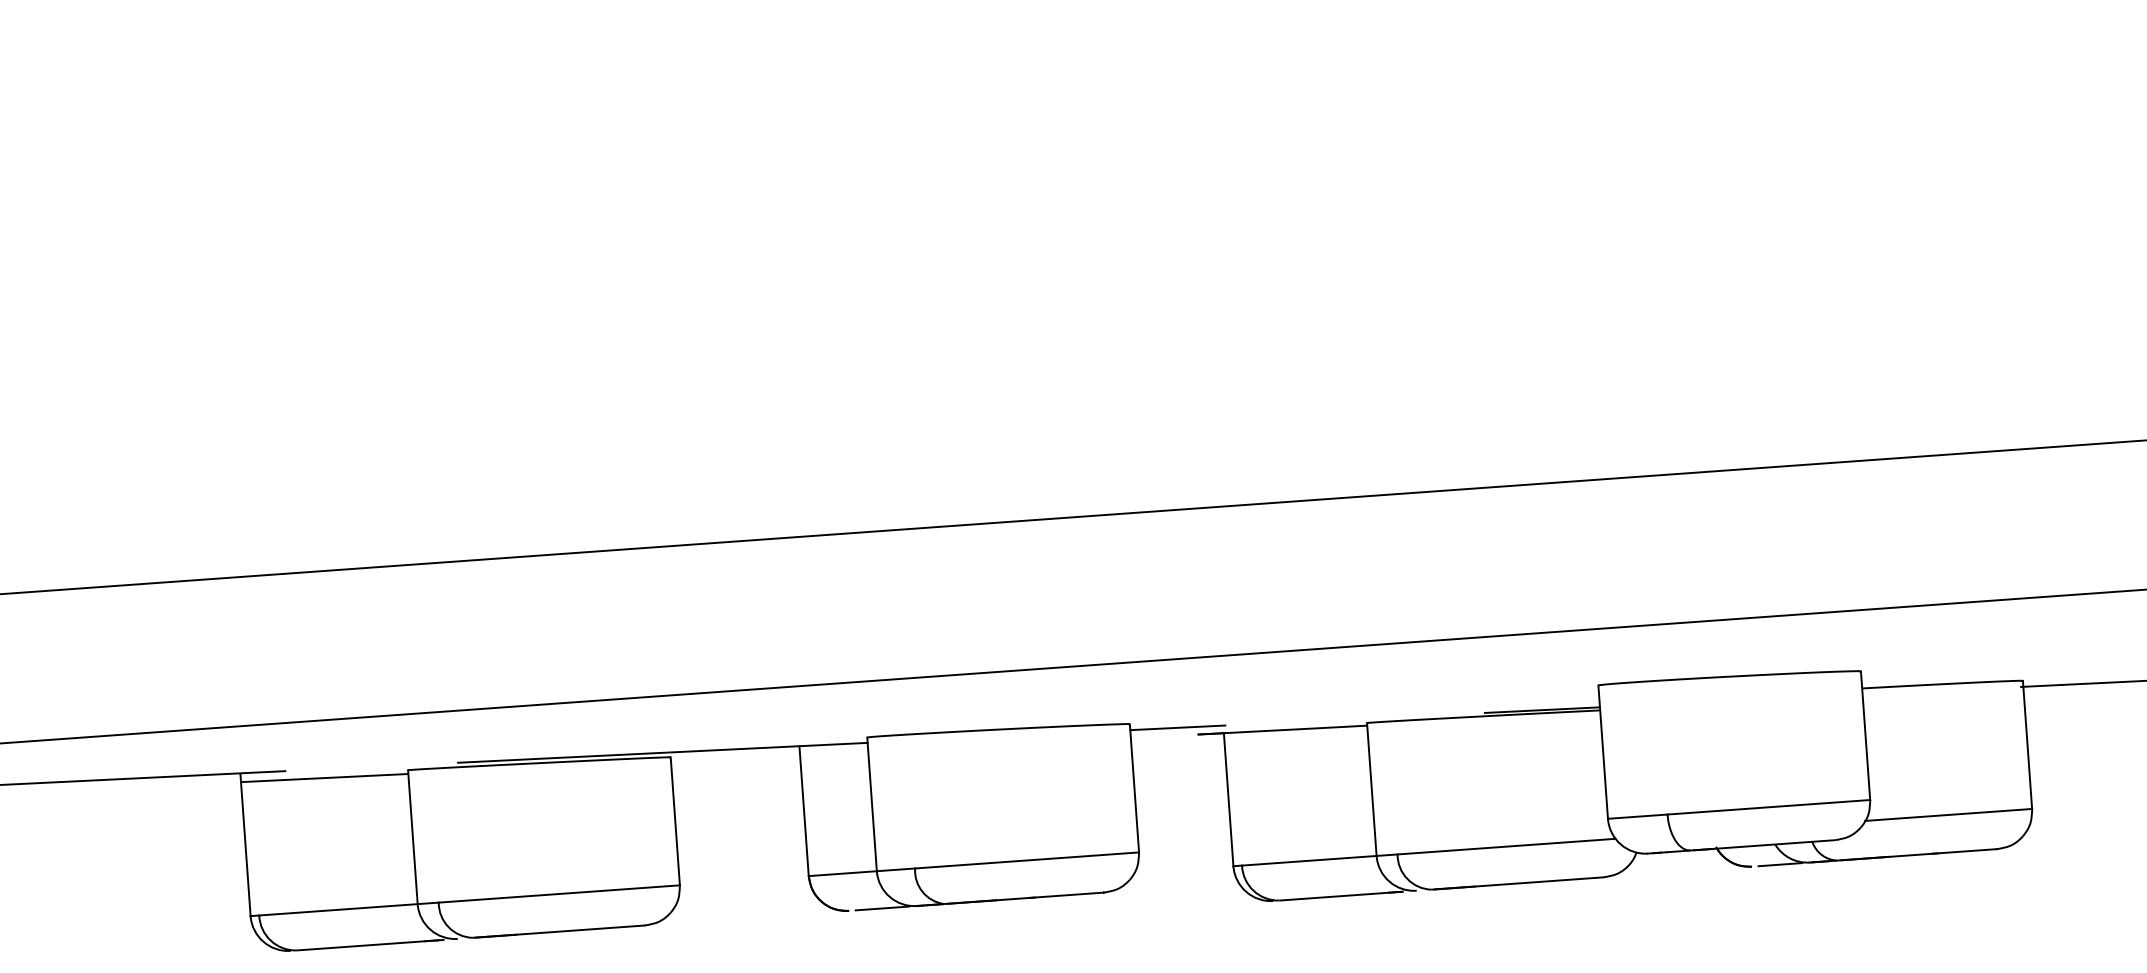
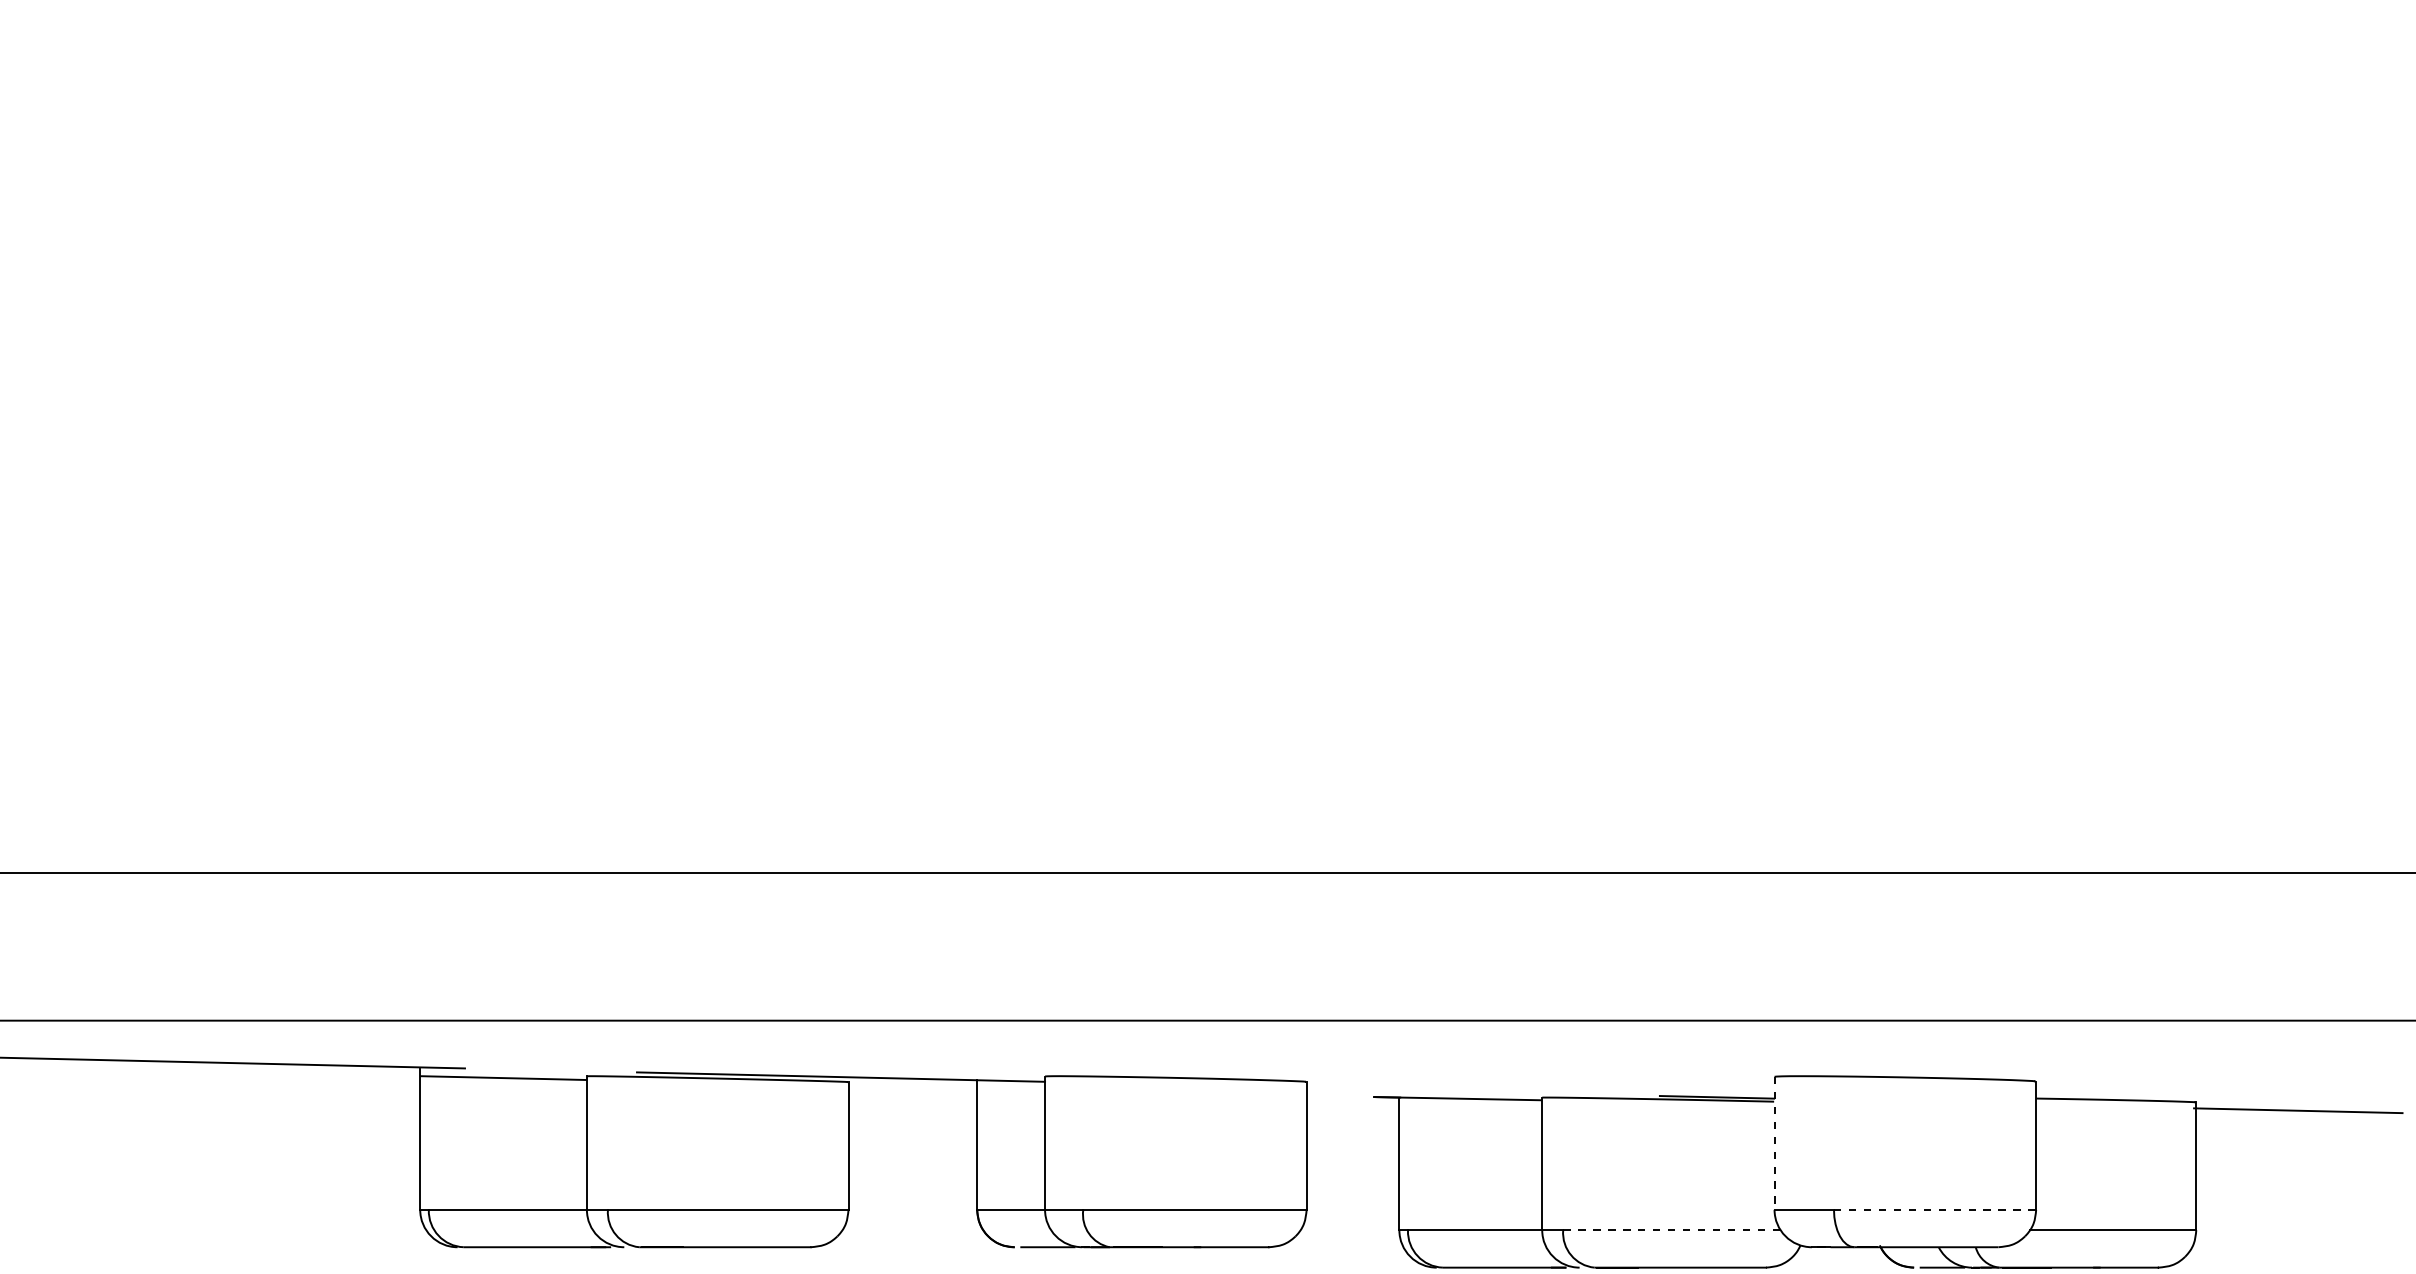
line: (1177, 727) -> (1353, 1088), removed
line: (1603, 752) -> (1774, 1143), solid -> dashed
line: (1769, 806) -> (1935, 1209), solid -> dashed
line: (1506, 846) -> (1671, 1230), solid -> dashed

